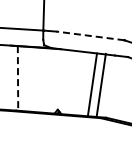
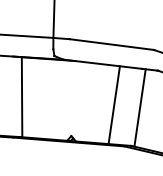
line: (90, 35) -> (111, 44), dashed -> solid
line: (18, 78) -> (22, 97), dashed -> solid
line: (100, 84) -> (139, 107), moved

